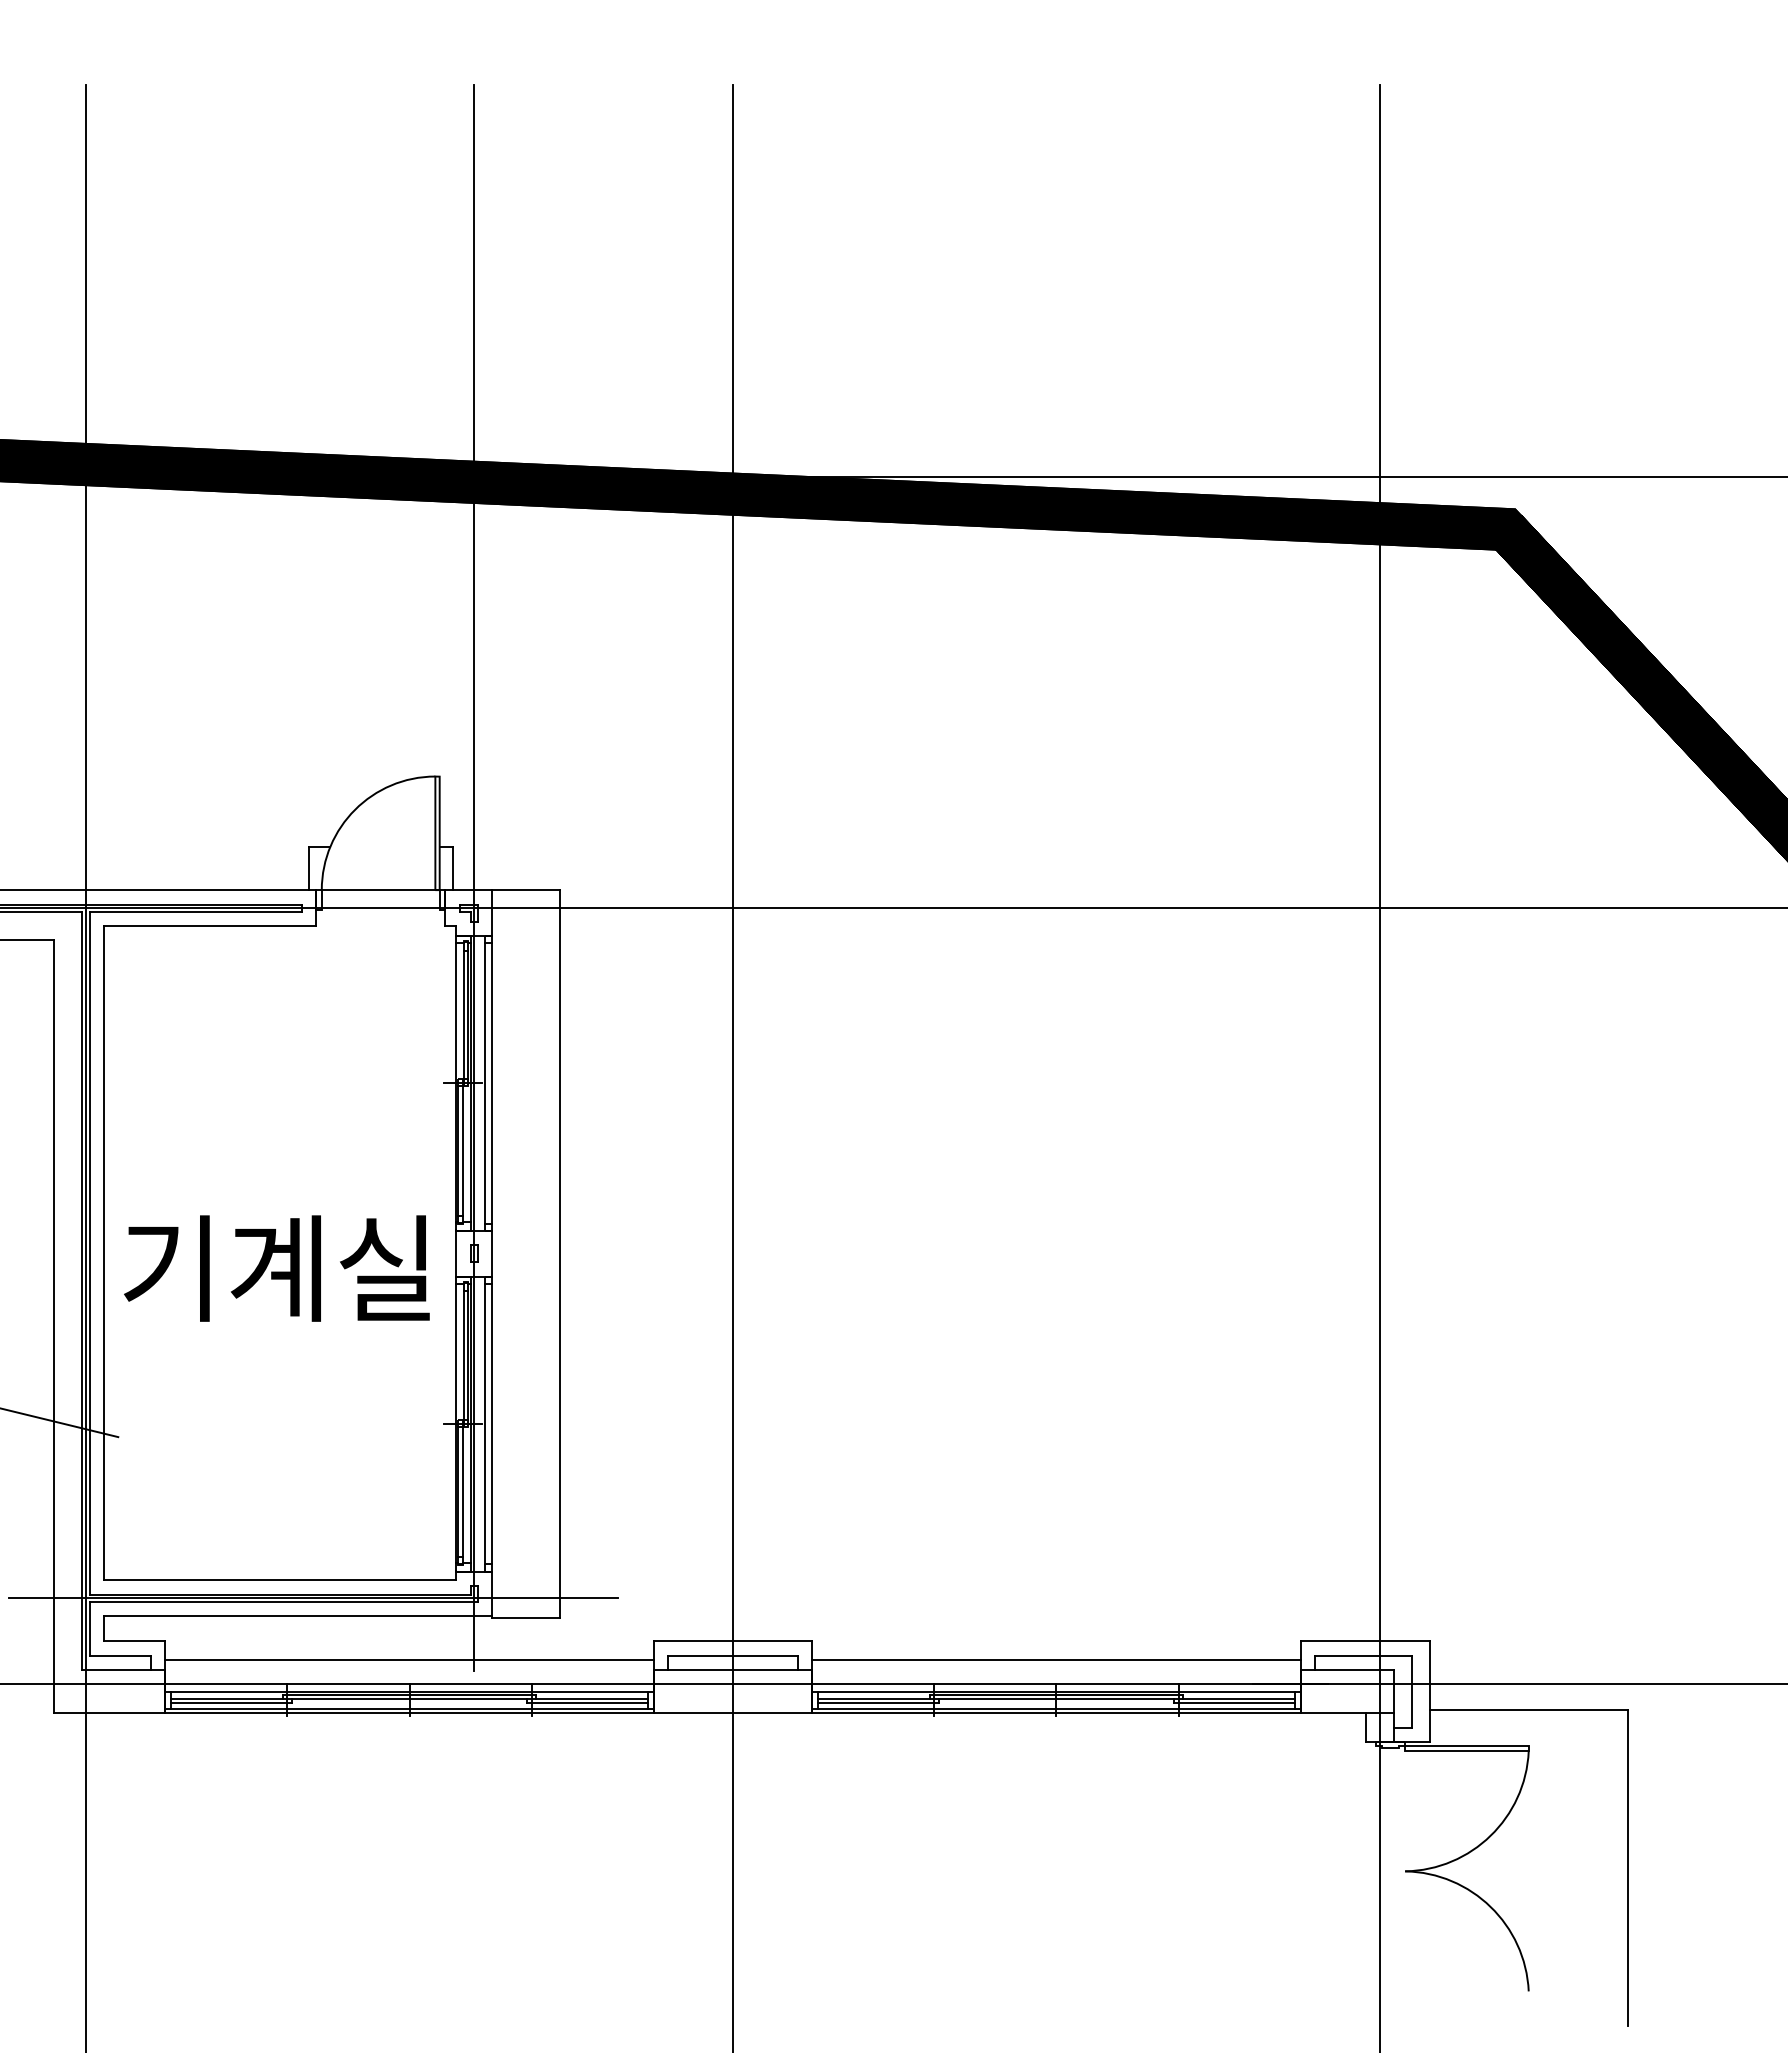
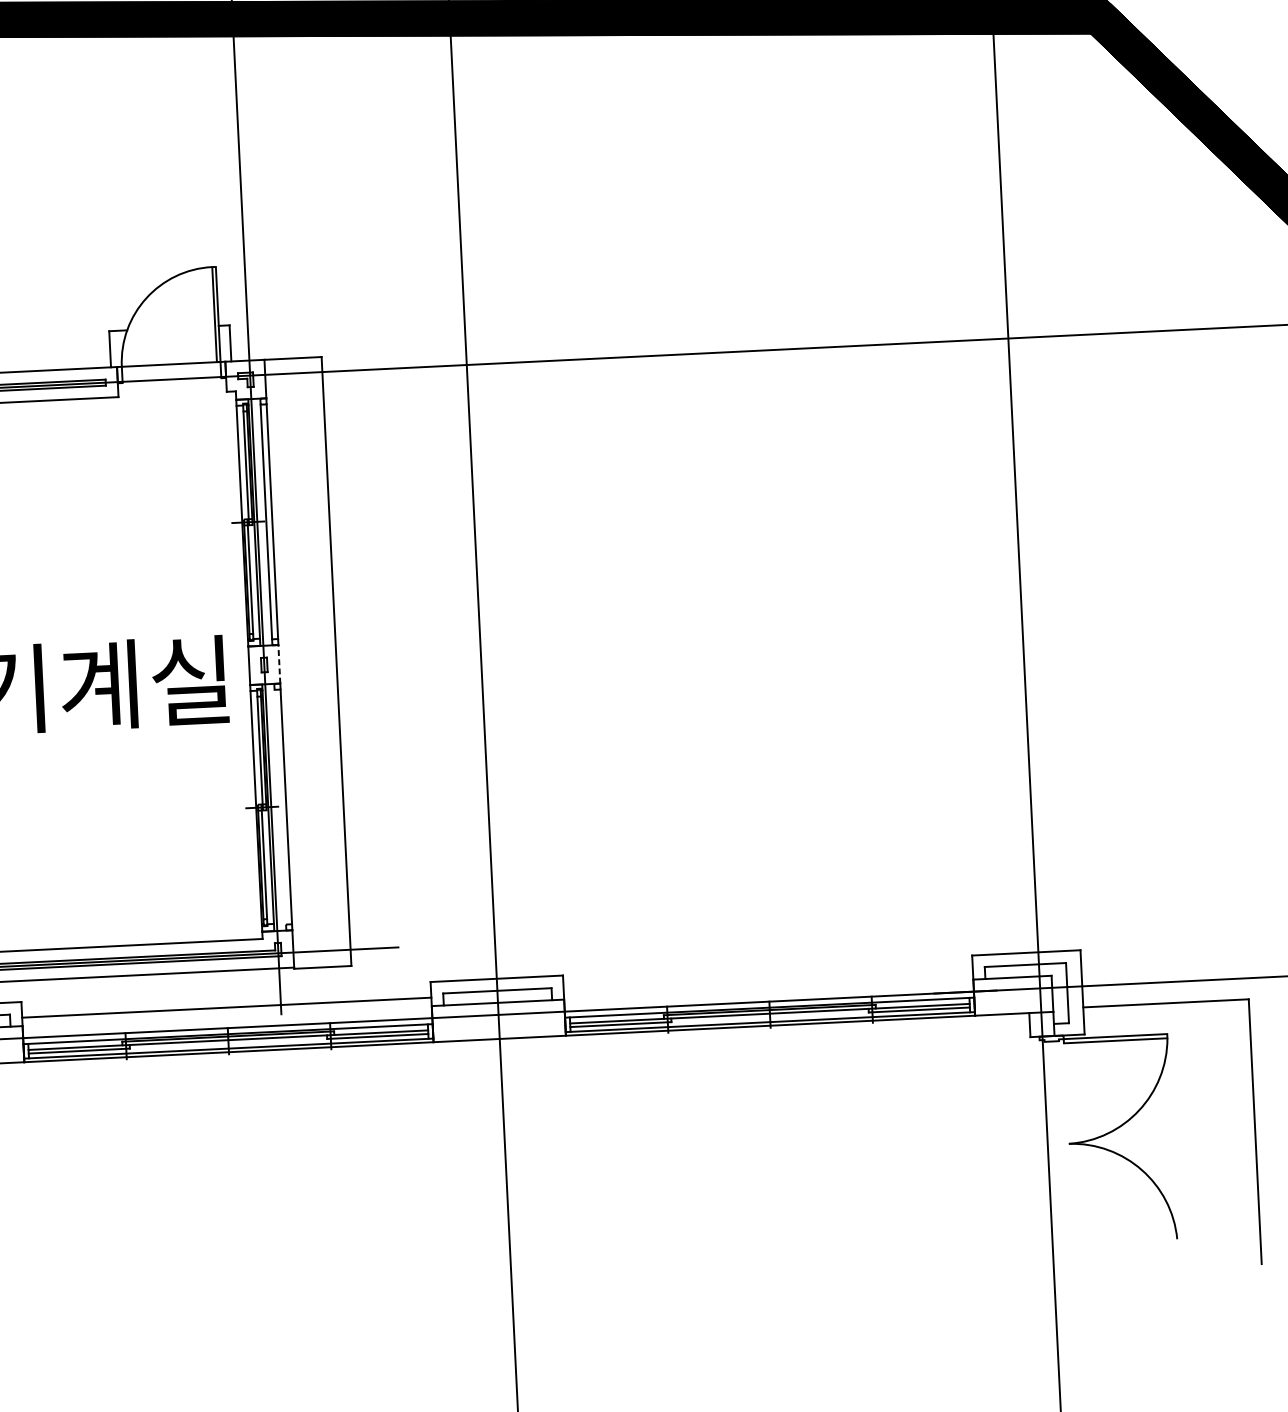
line: (492, 1253) -> (279, 663), solid -> dashed
line: (484, 1424) -> (279, 807), removed
line: (1056, 1660) -> (768, 981), removed

